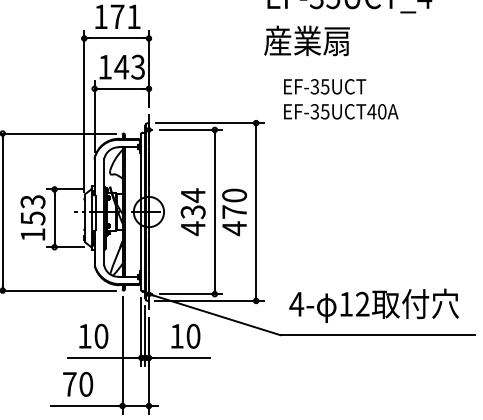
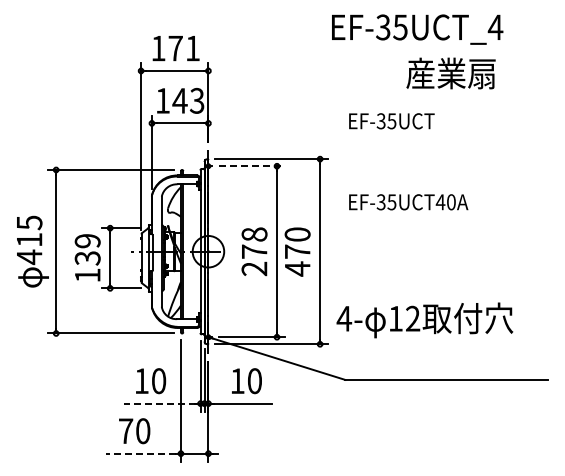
text: (306, 40) -> (450, 73), moved
text: (341, 111) -> (408, 202), moved
line: (191, 130) -> (252, 166), solid -> dashed
text: (32, 209) -> (87, 249), 153 -> 139
text: (193, 211) -> (254, 251), 434 -> 278
text: (373, 305) -> (424, 320), moved
line: (102, 357) -> (160, 403), solid -> dashed
line: (84, 405) -> (141, 453), solid -> dashed

